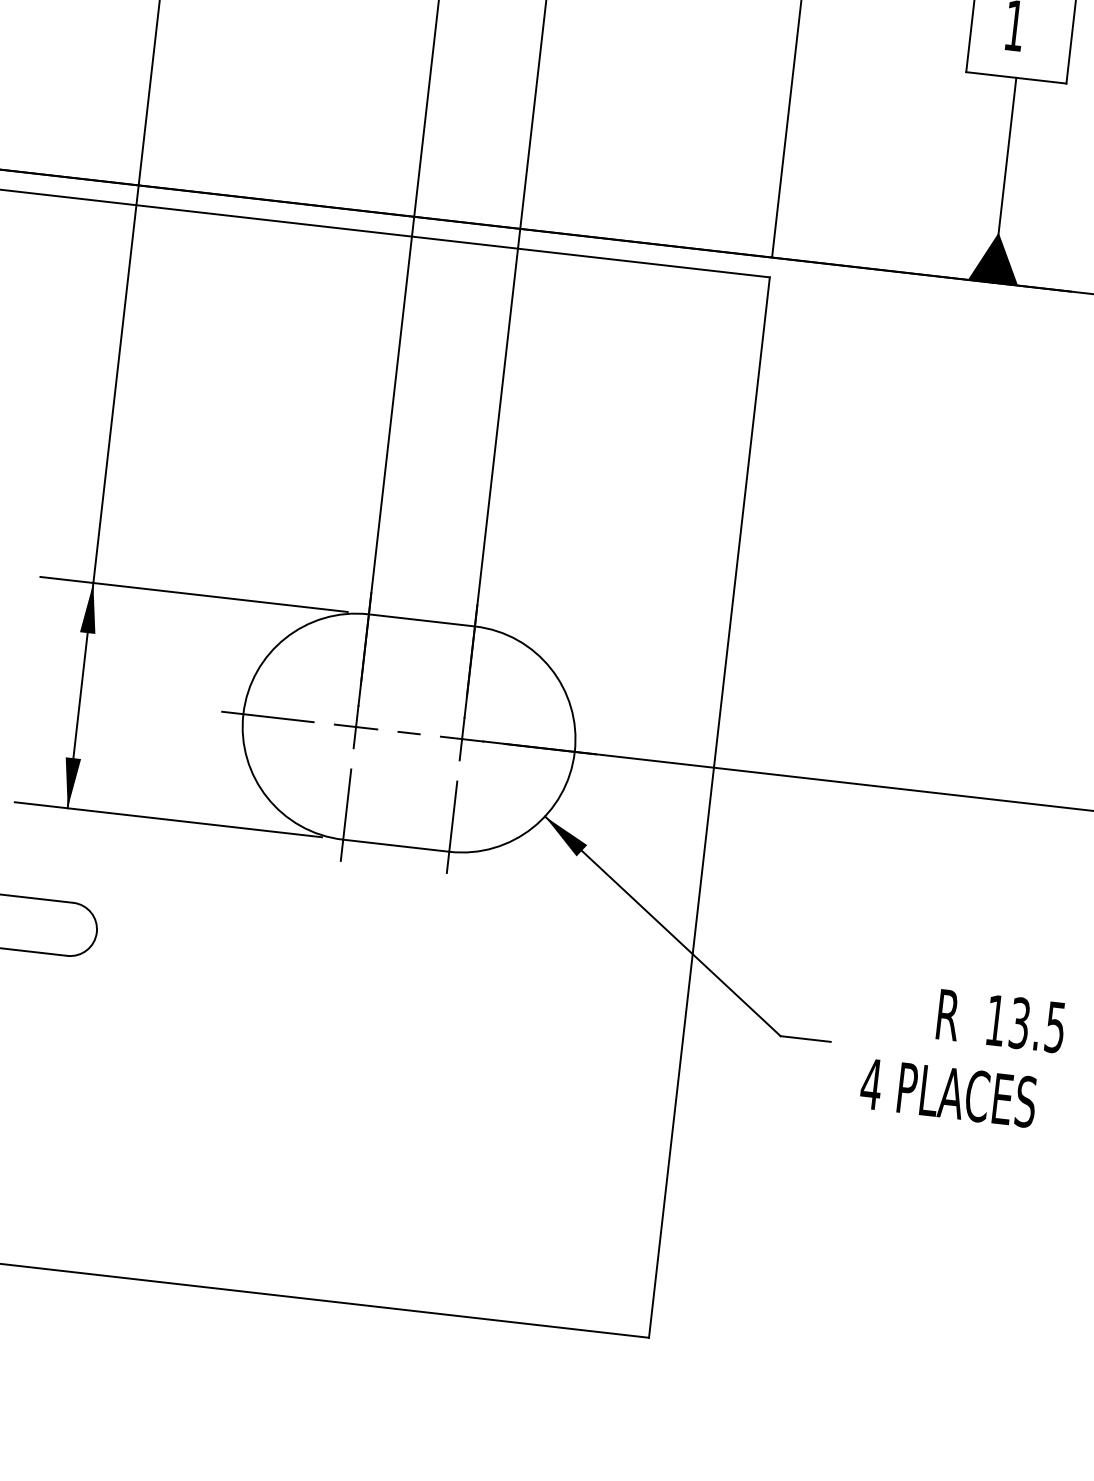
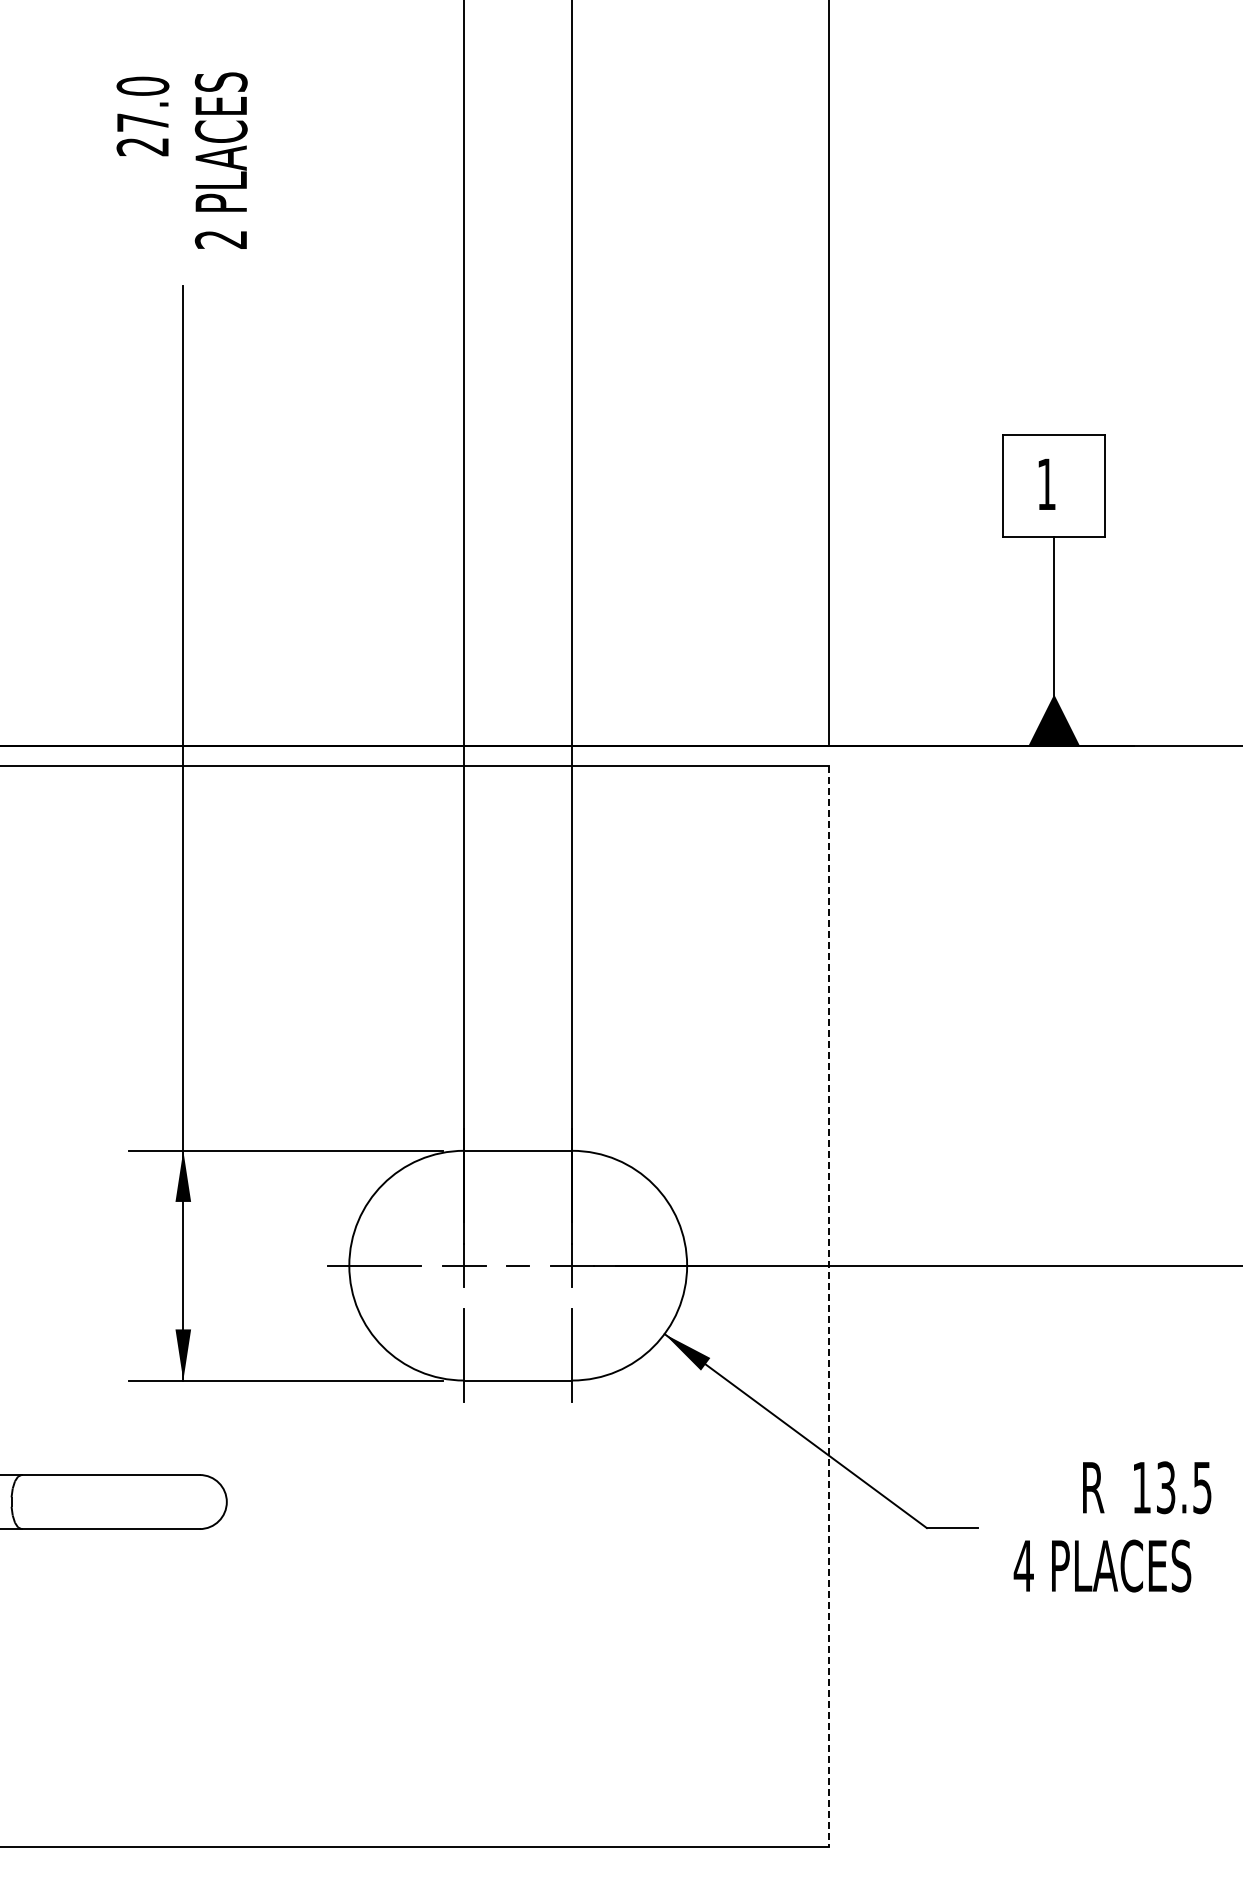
line: (709, 807) -> (829, 1306), solid -> dashed

